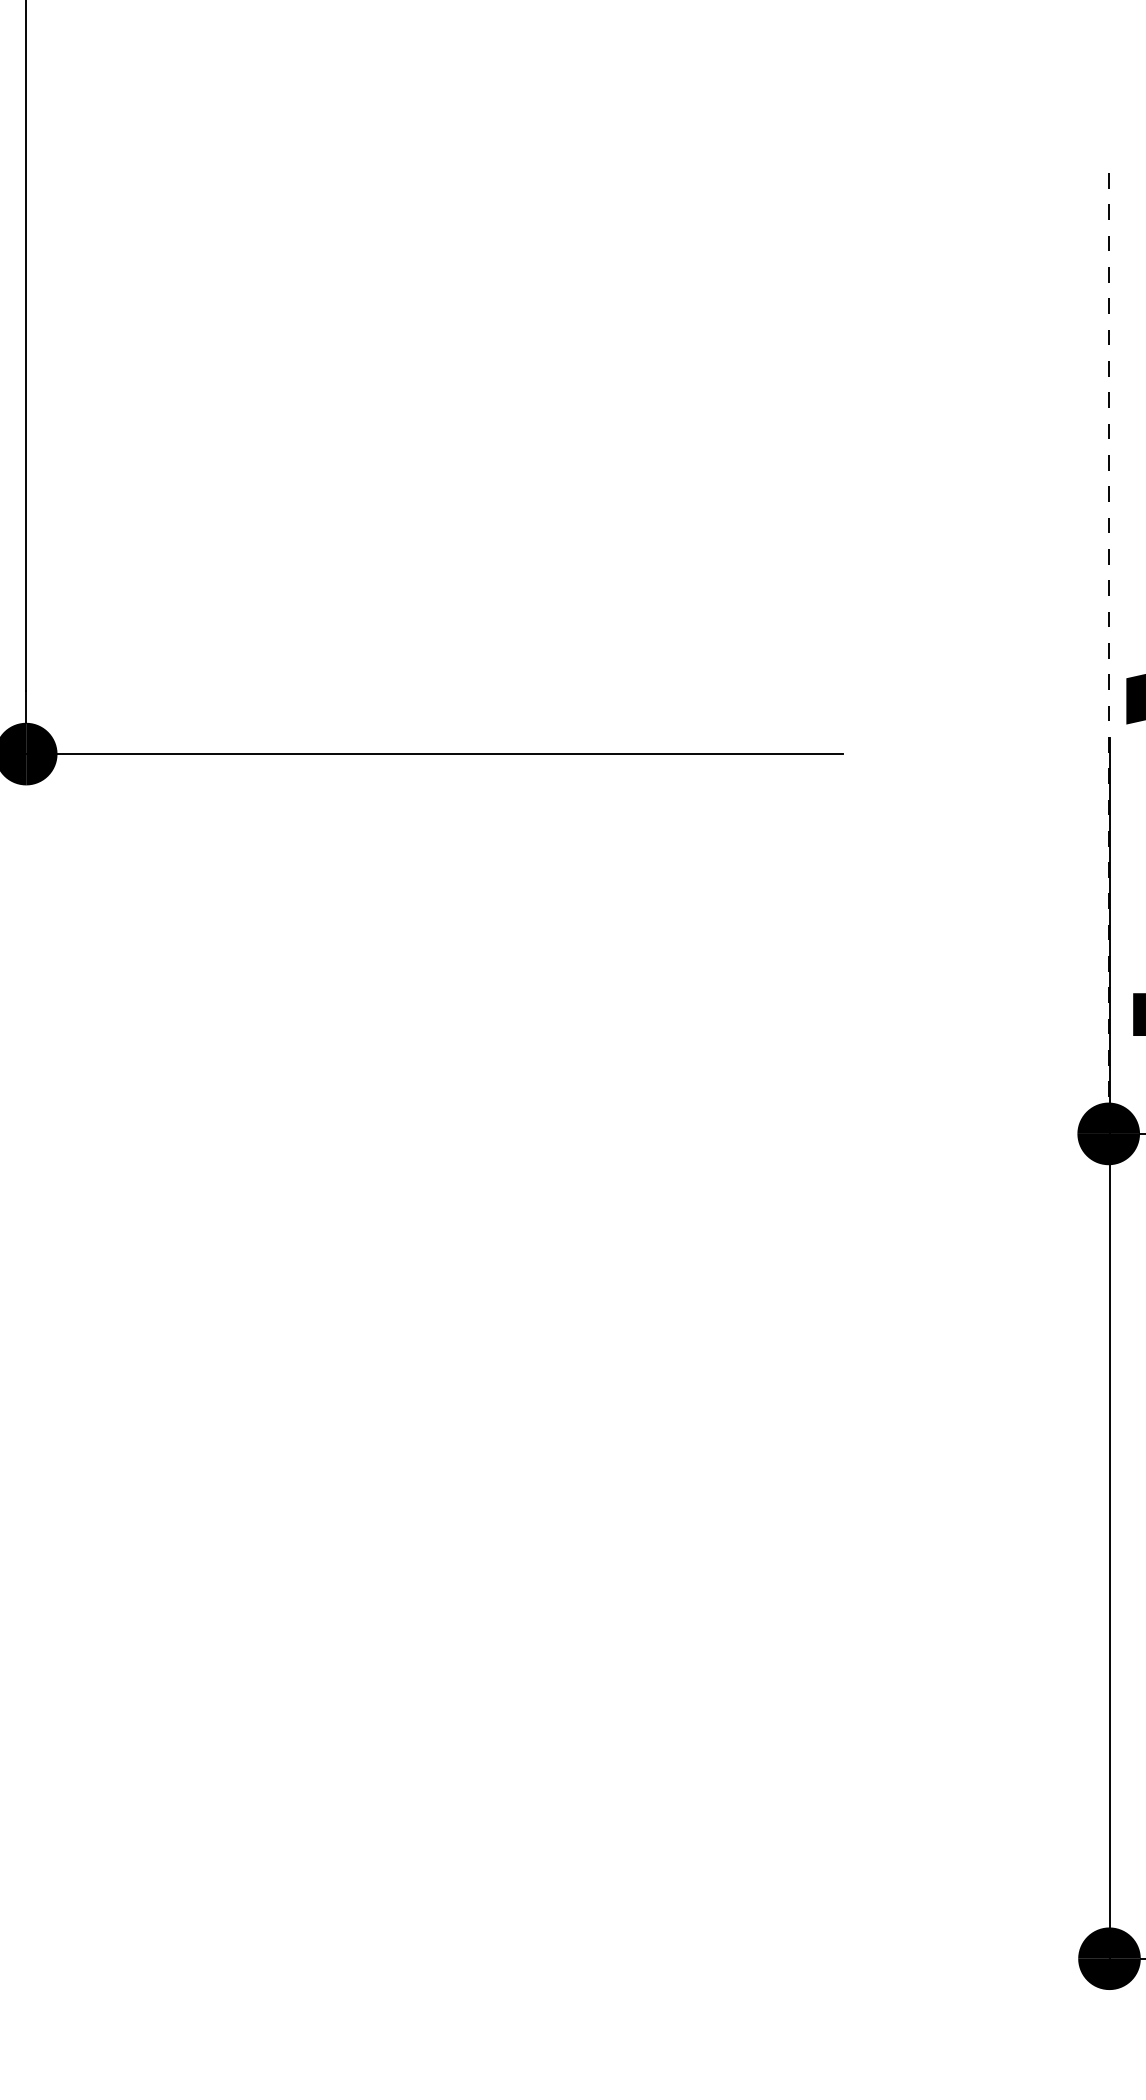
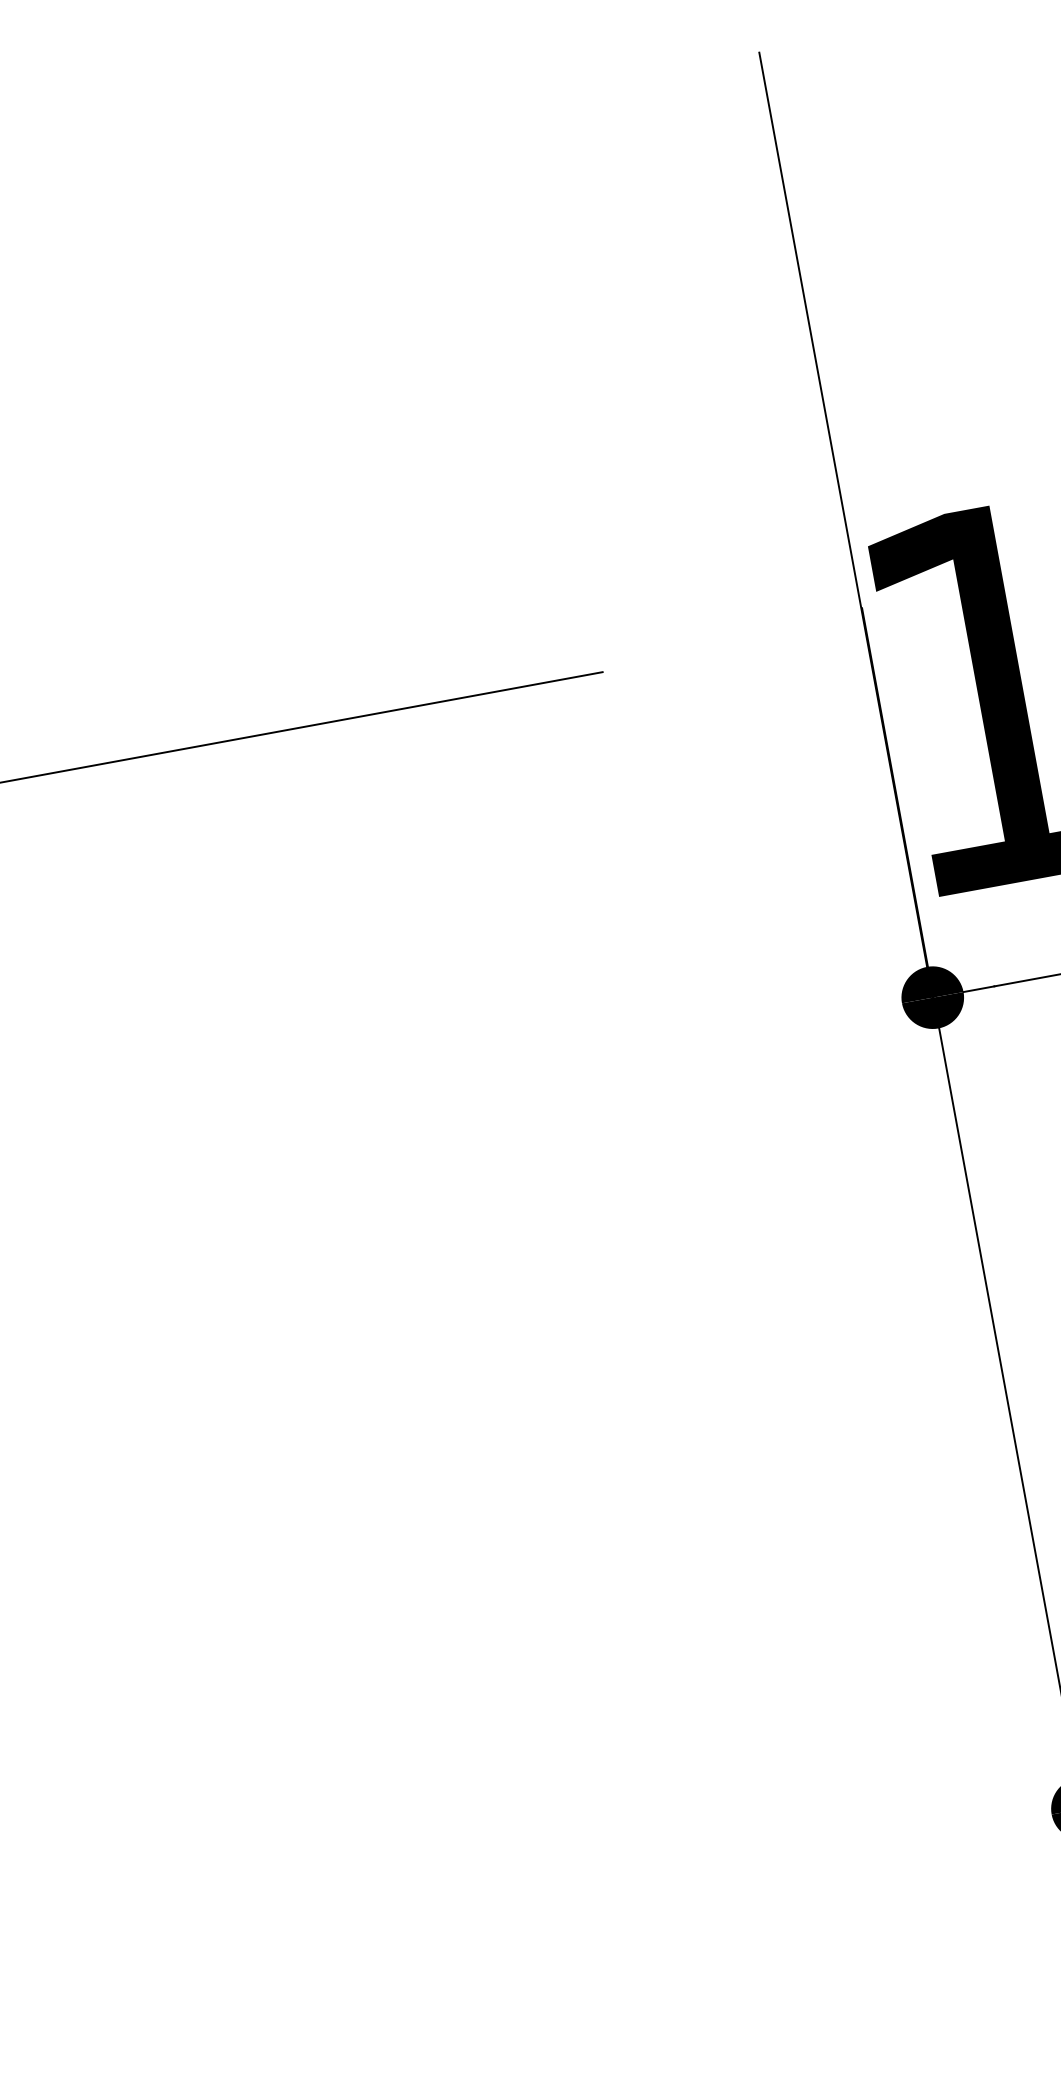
line: (1108, 653) -> (845, 525), dashed -> solid

